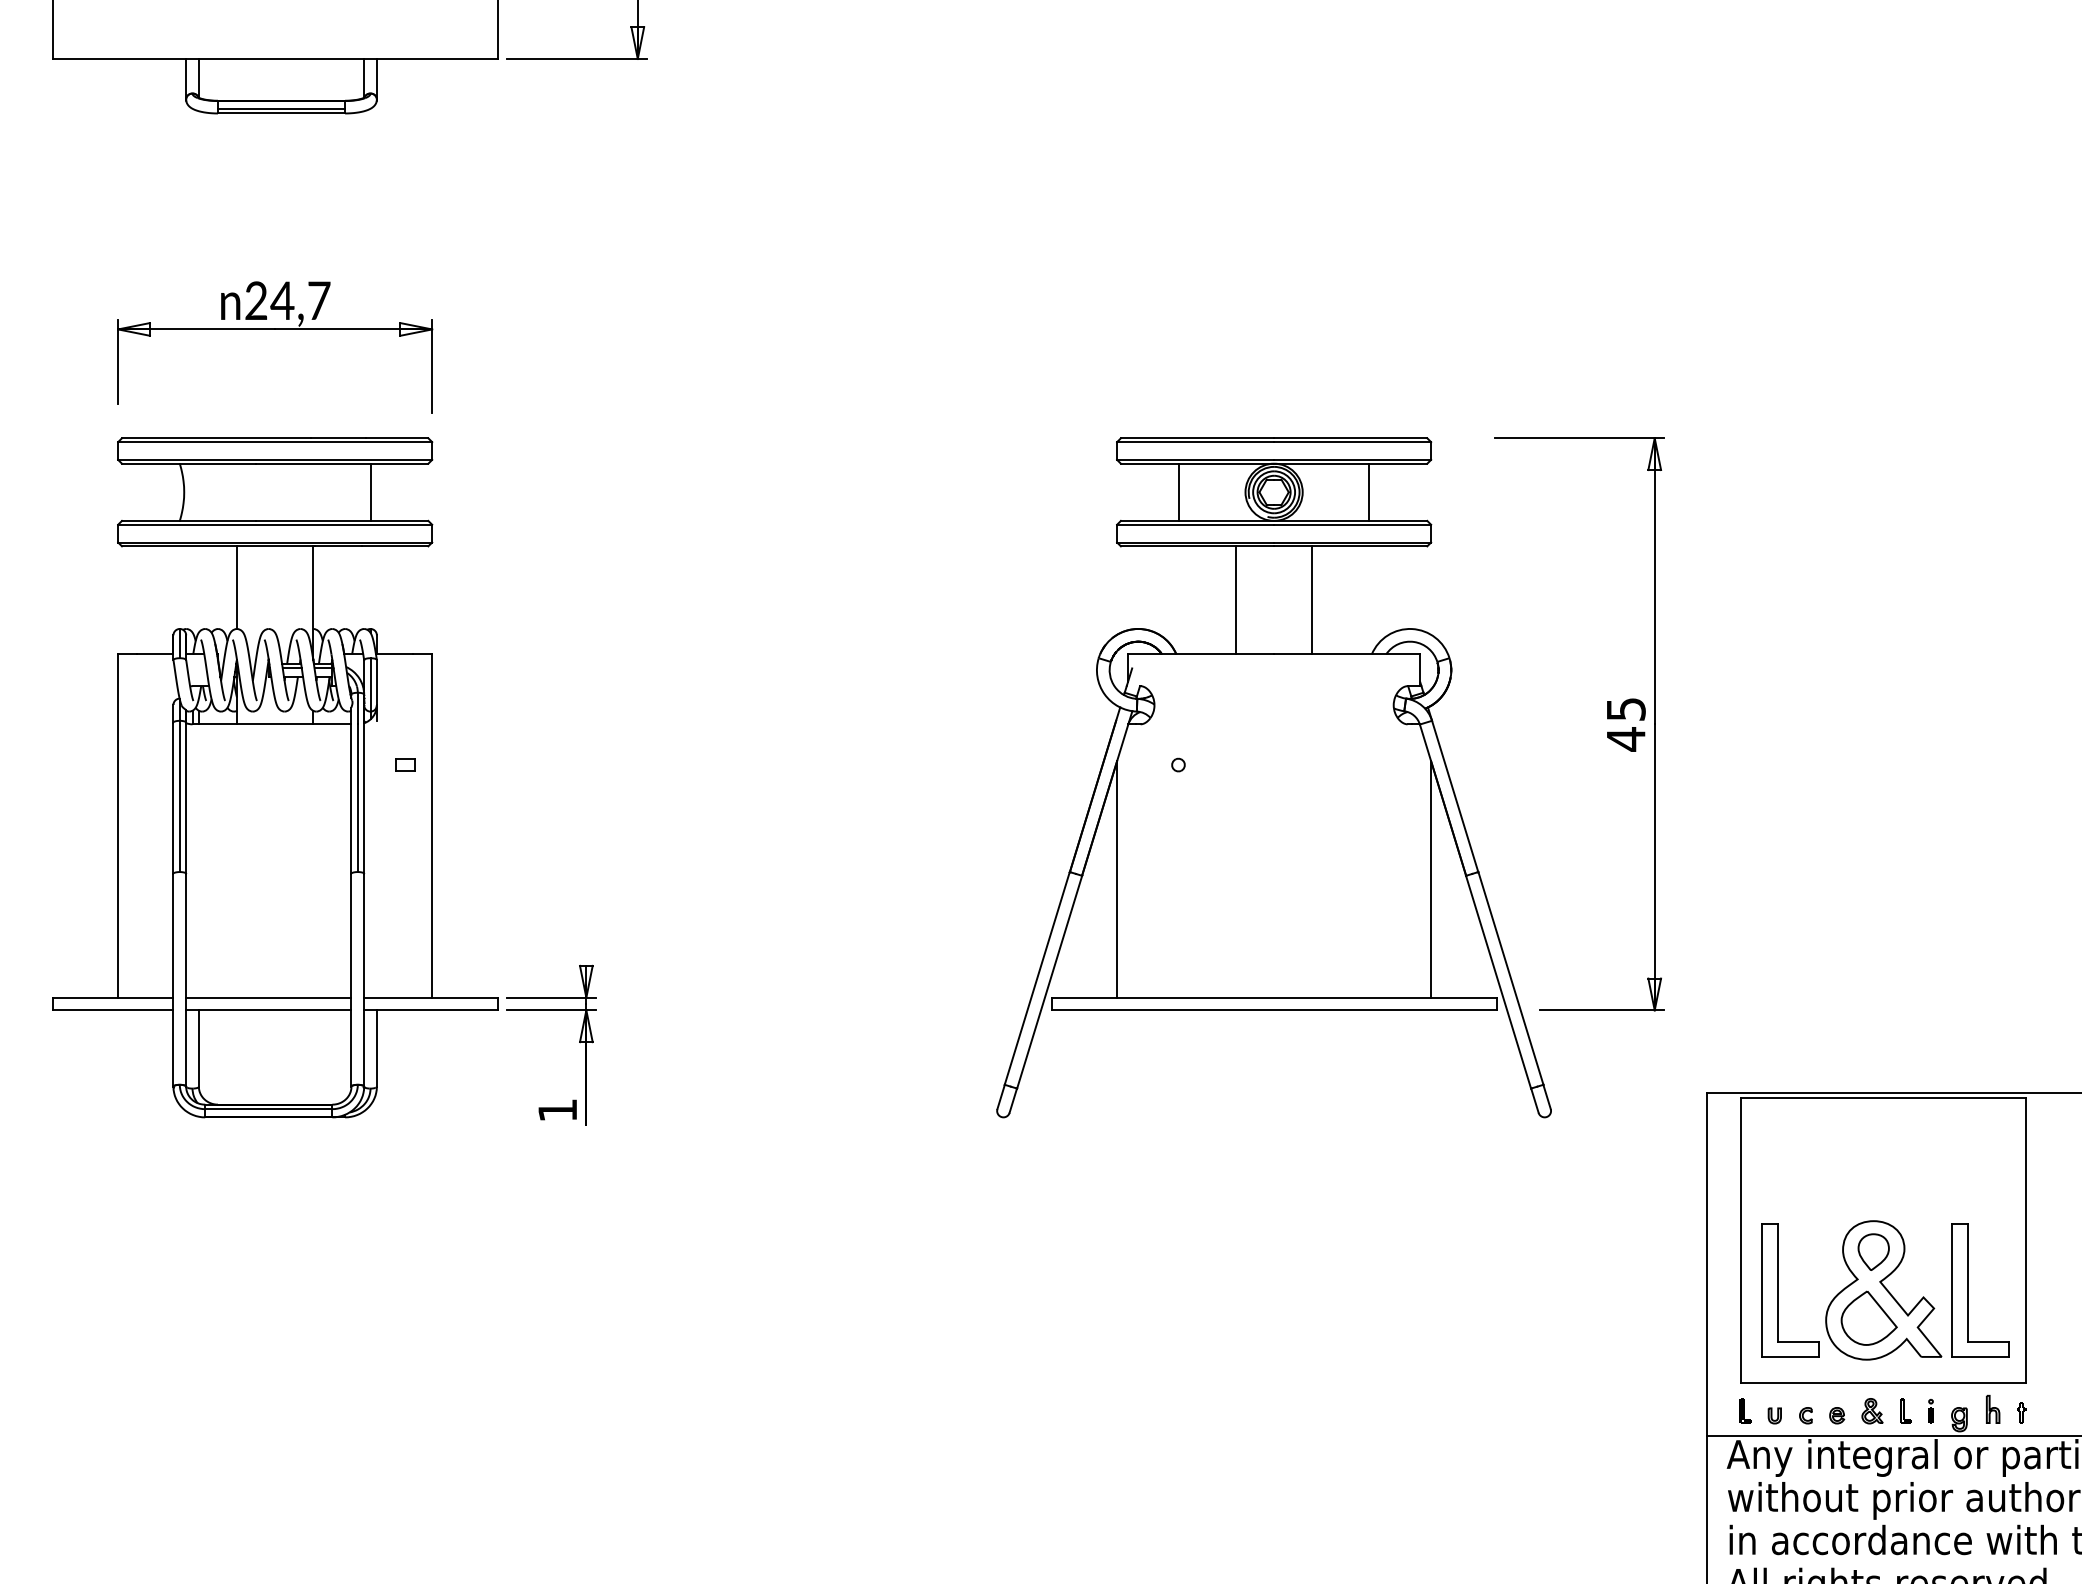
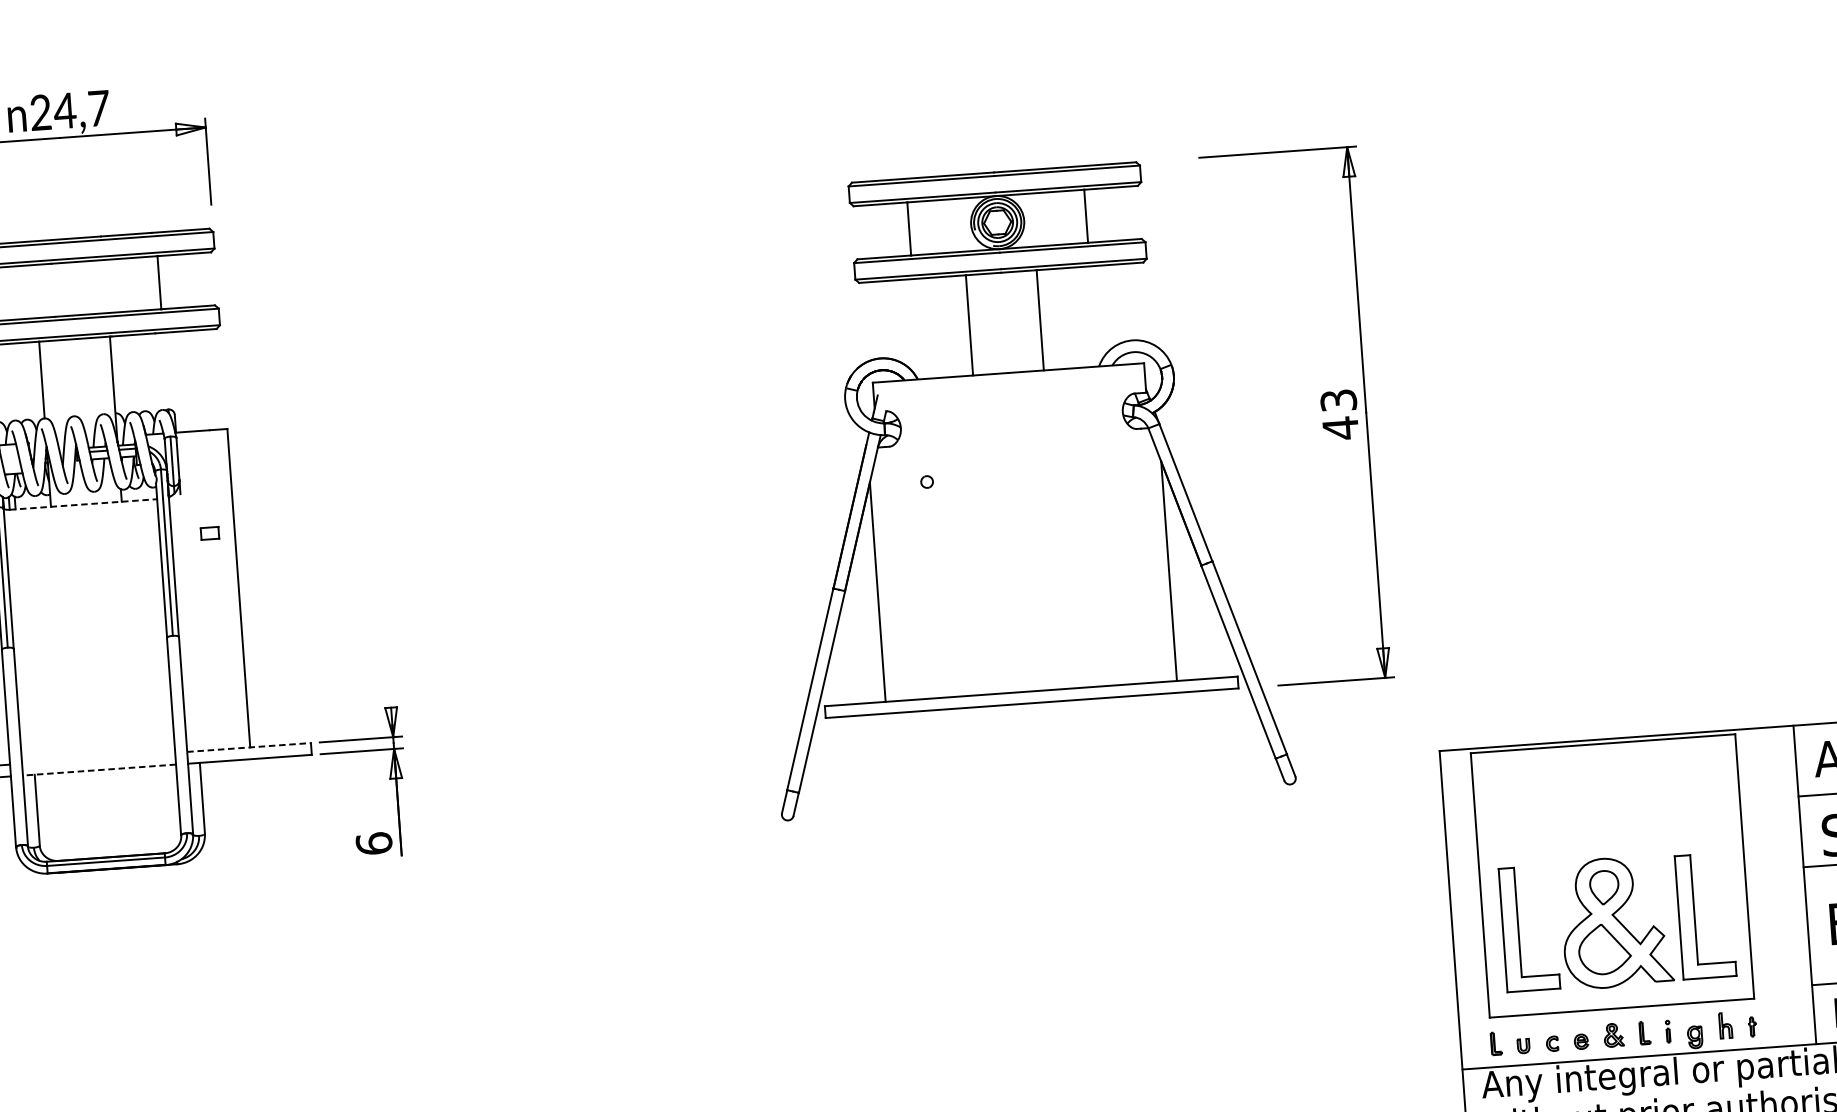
text: (1625, 709) -> (1338, 400), 45 -> 43
line: (272, 724) -> (83, 504), solid -> dashed
line: (268, 997) -> (98, 758), removed
line: (430, 997) -> (248, 747), solid -> dashed
line: (268, 1010) -> (99, 770), solid -> dashed
text: (557, 1110) -> (373, 843), 1 -> 6

